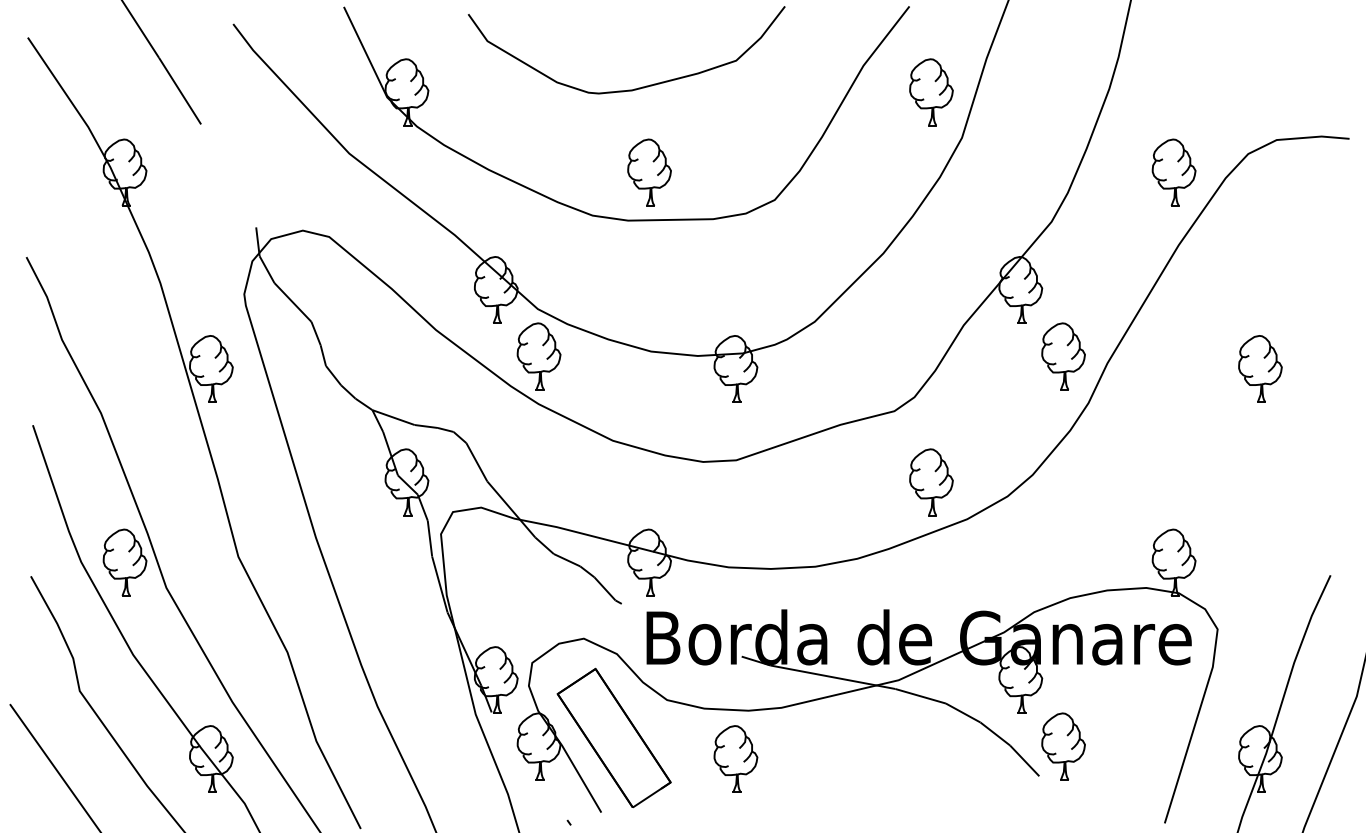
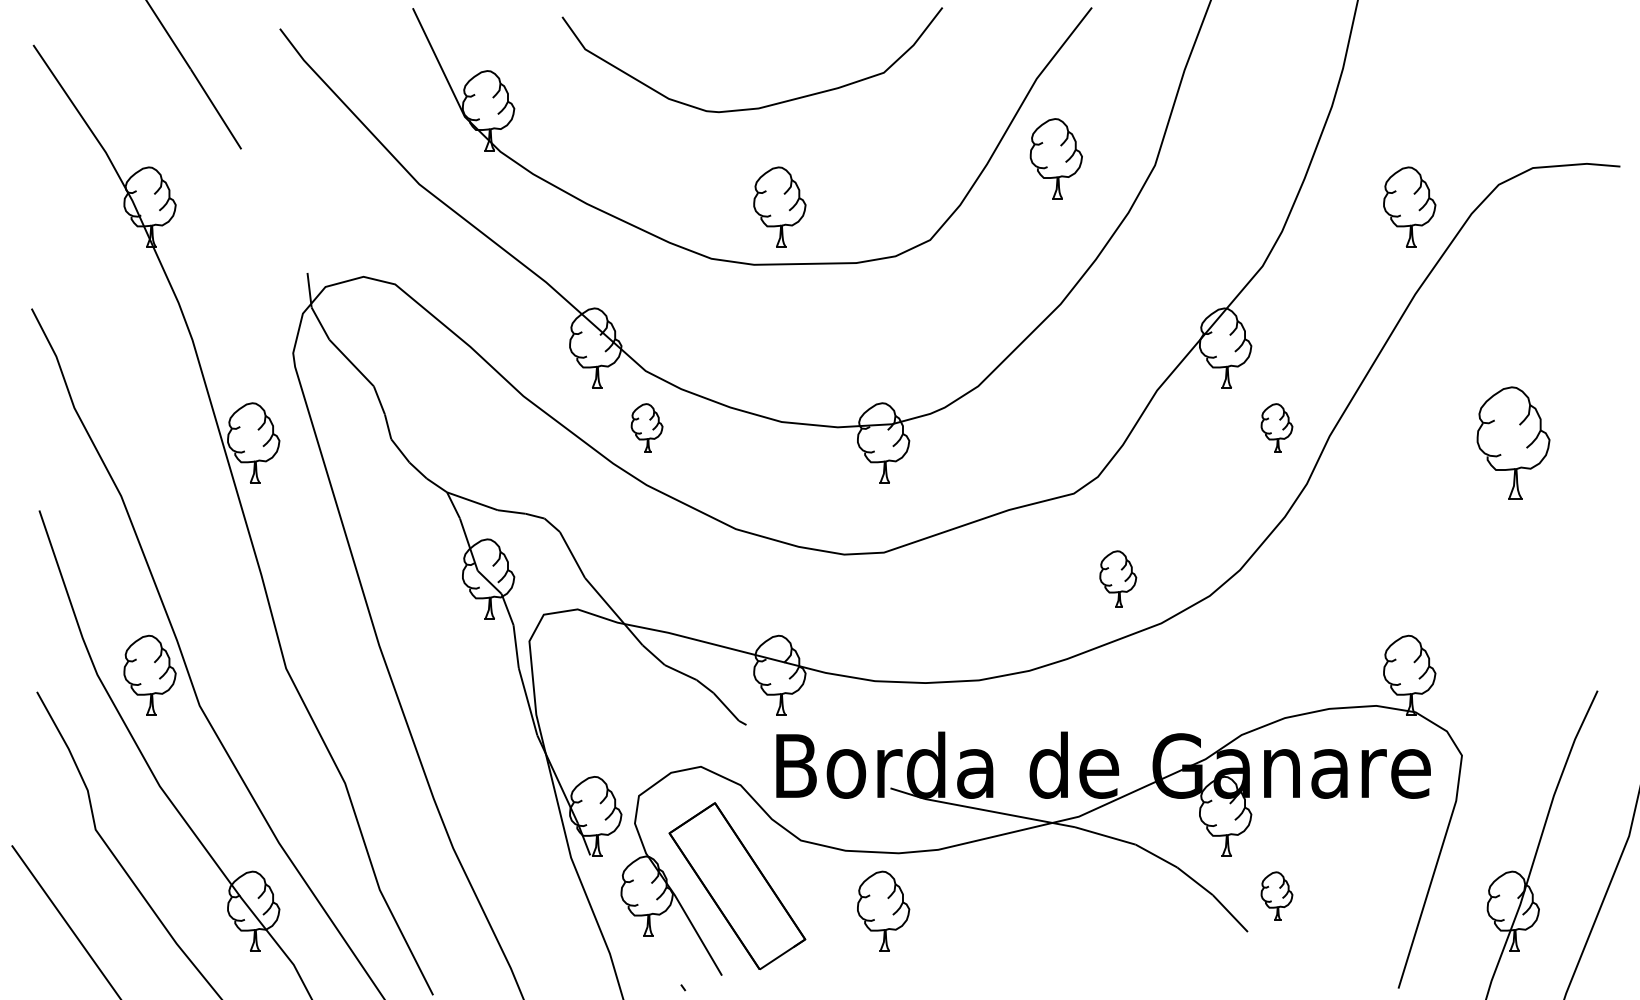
part: (930, 92) -> (1055, 158), moved
part: (538, 356) -> (646, 427), size x0.6
part: (1063, 356) -> (1276, 427), size x0.6
part: (1259, 368) -> (1512, 442), size x1.4
part: (930, 481) -> (1117, 578), size x0.7
part: (1063, 745) -> (1276, 895), size x0.6

